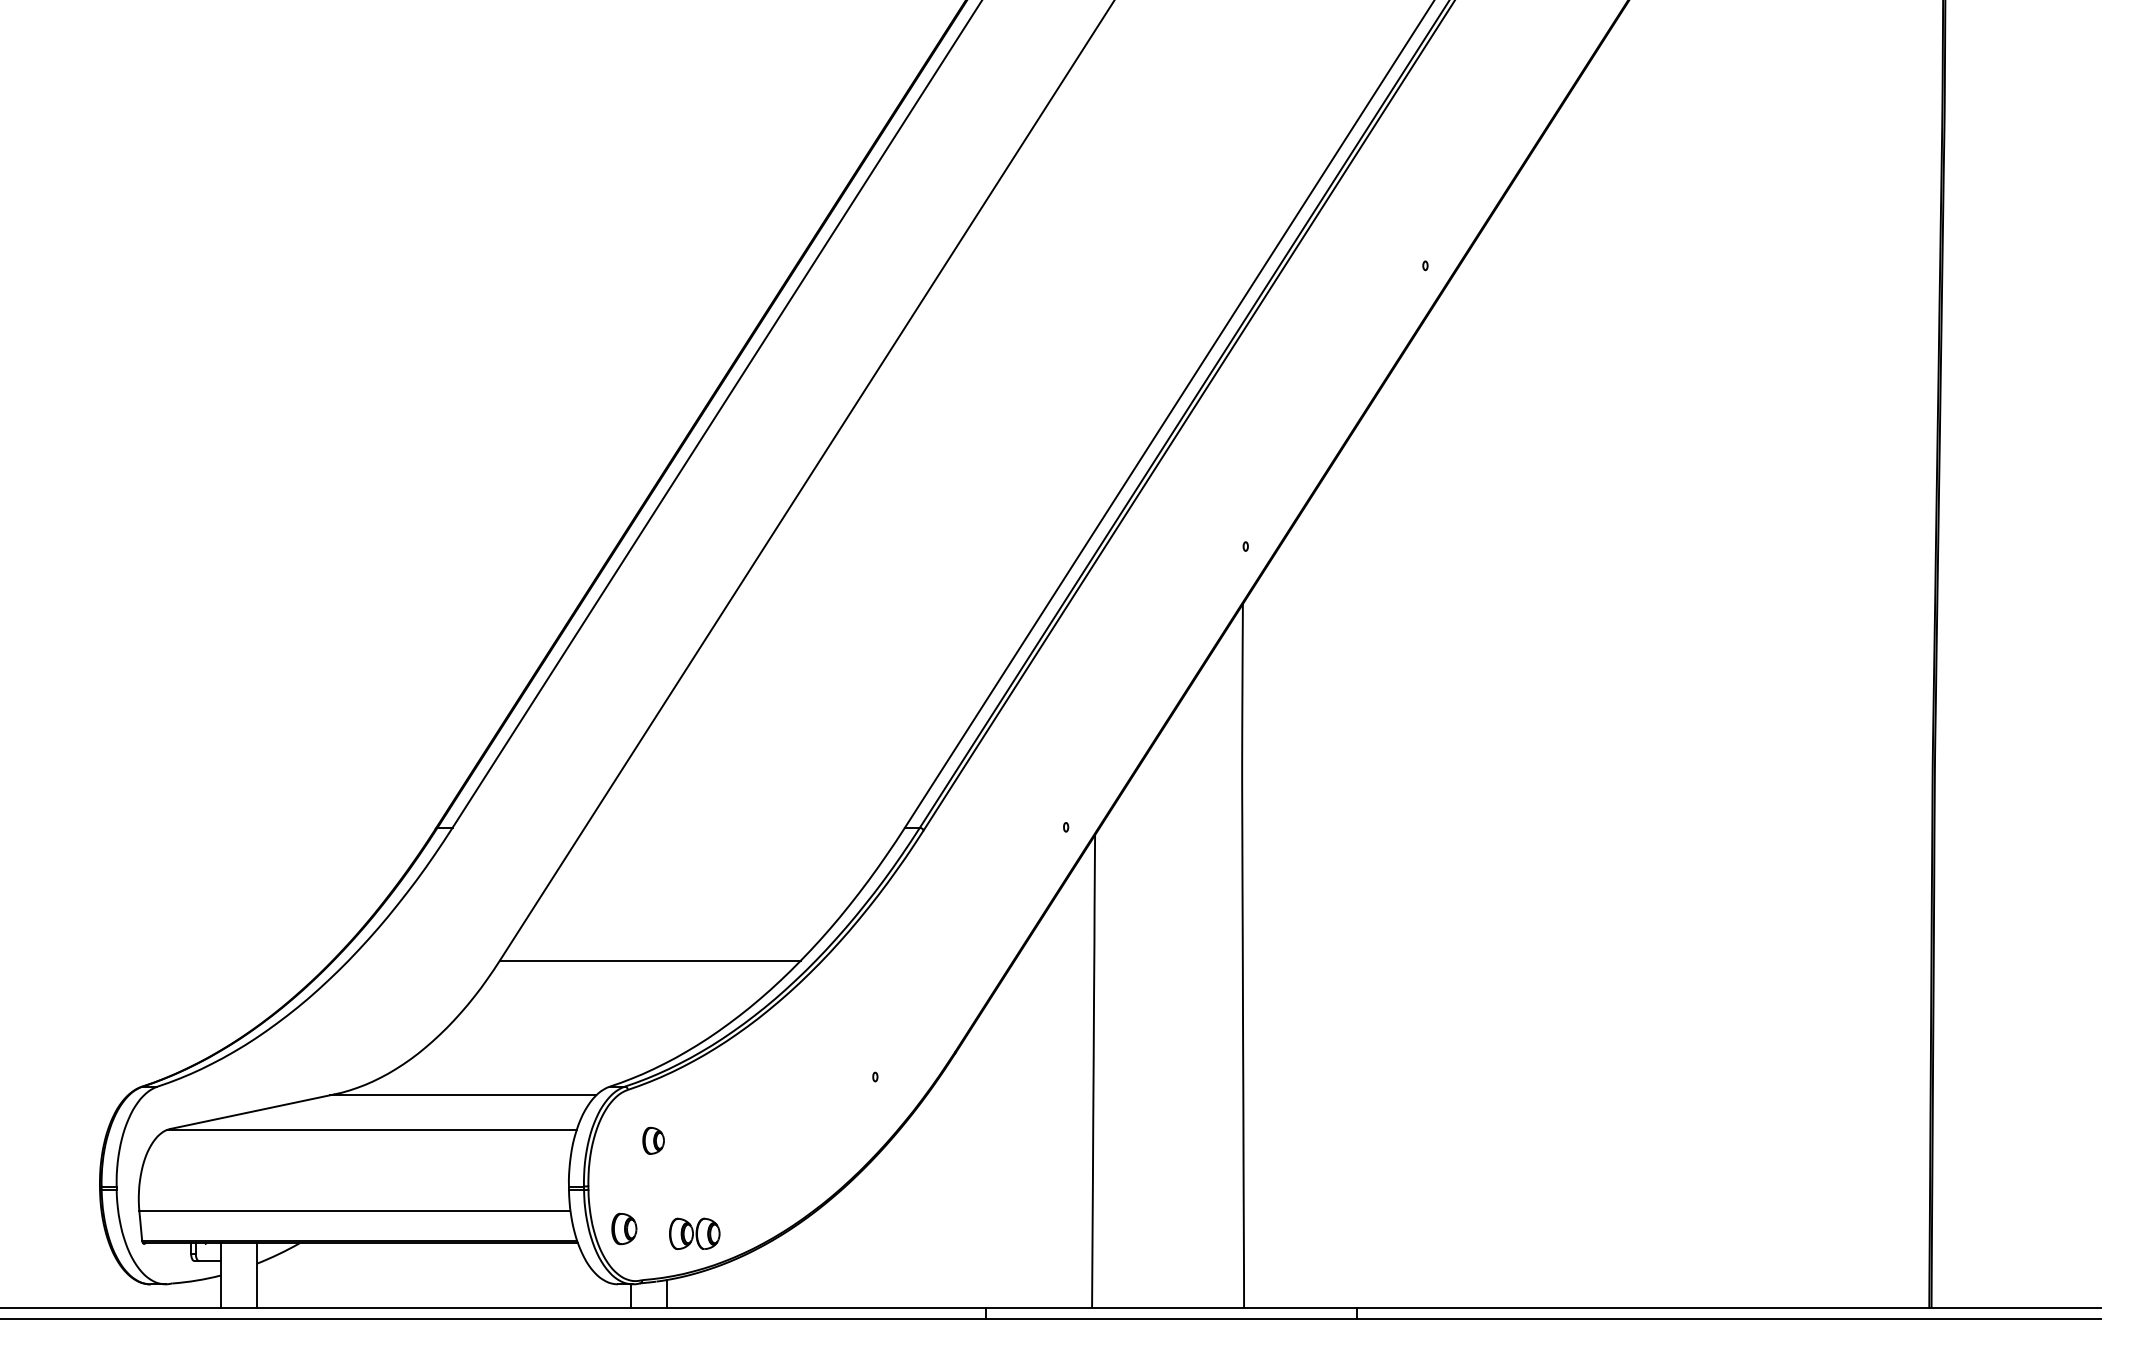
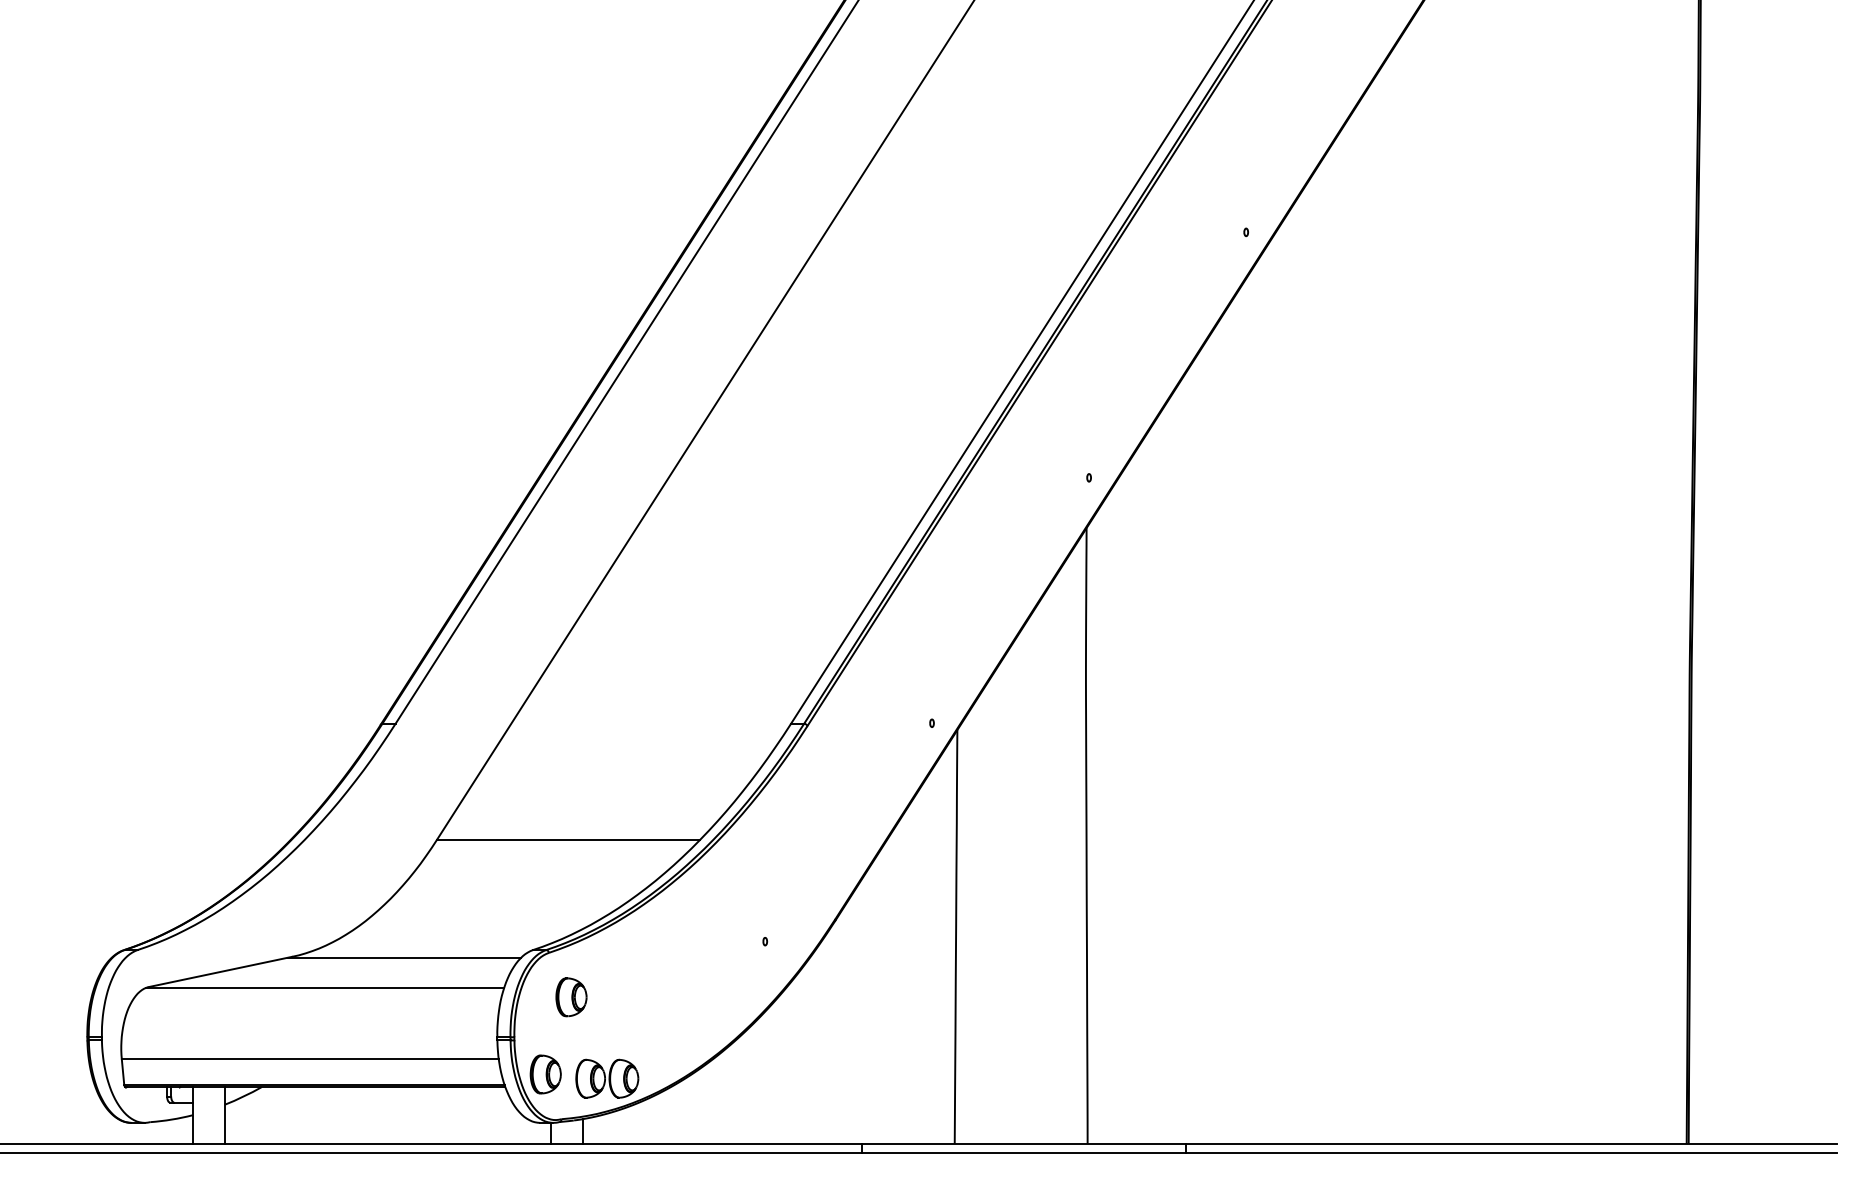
part: (653, 1140) -> (571, 997), size x1.67
part: (624, 1228) -> (545, 1074), size x1.43
part: (694, 1233) -> (607, 1078), size x1.43

